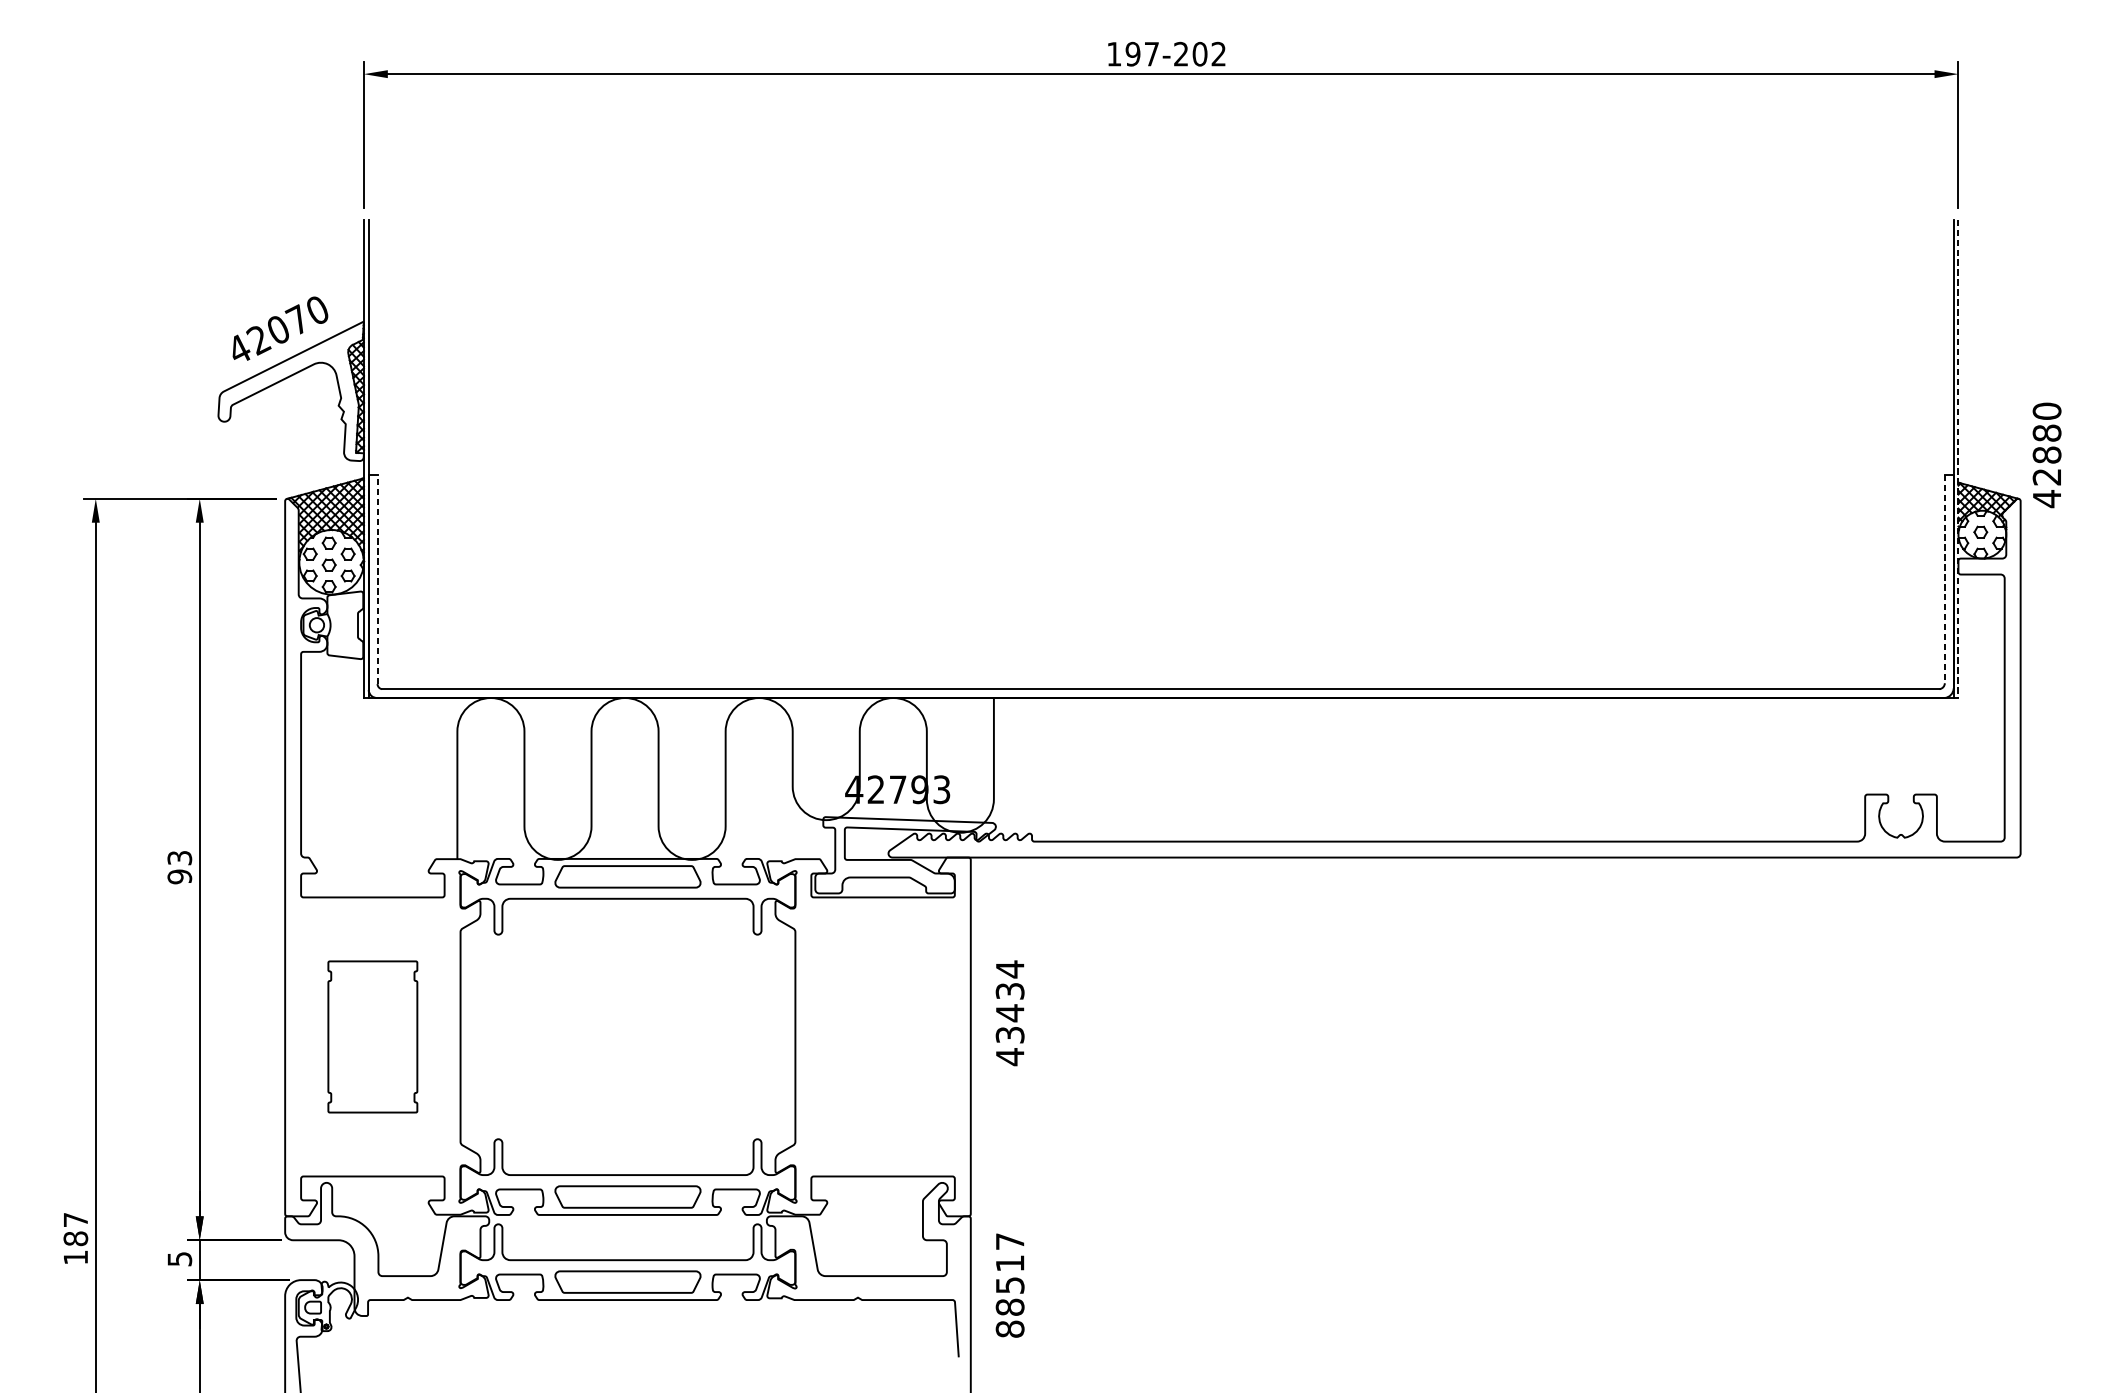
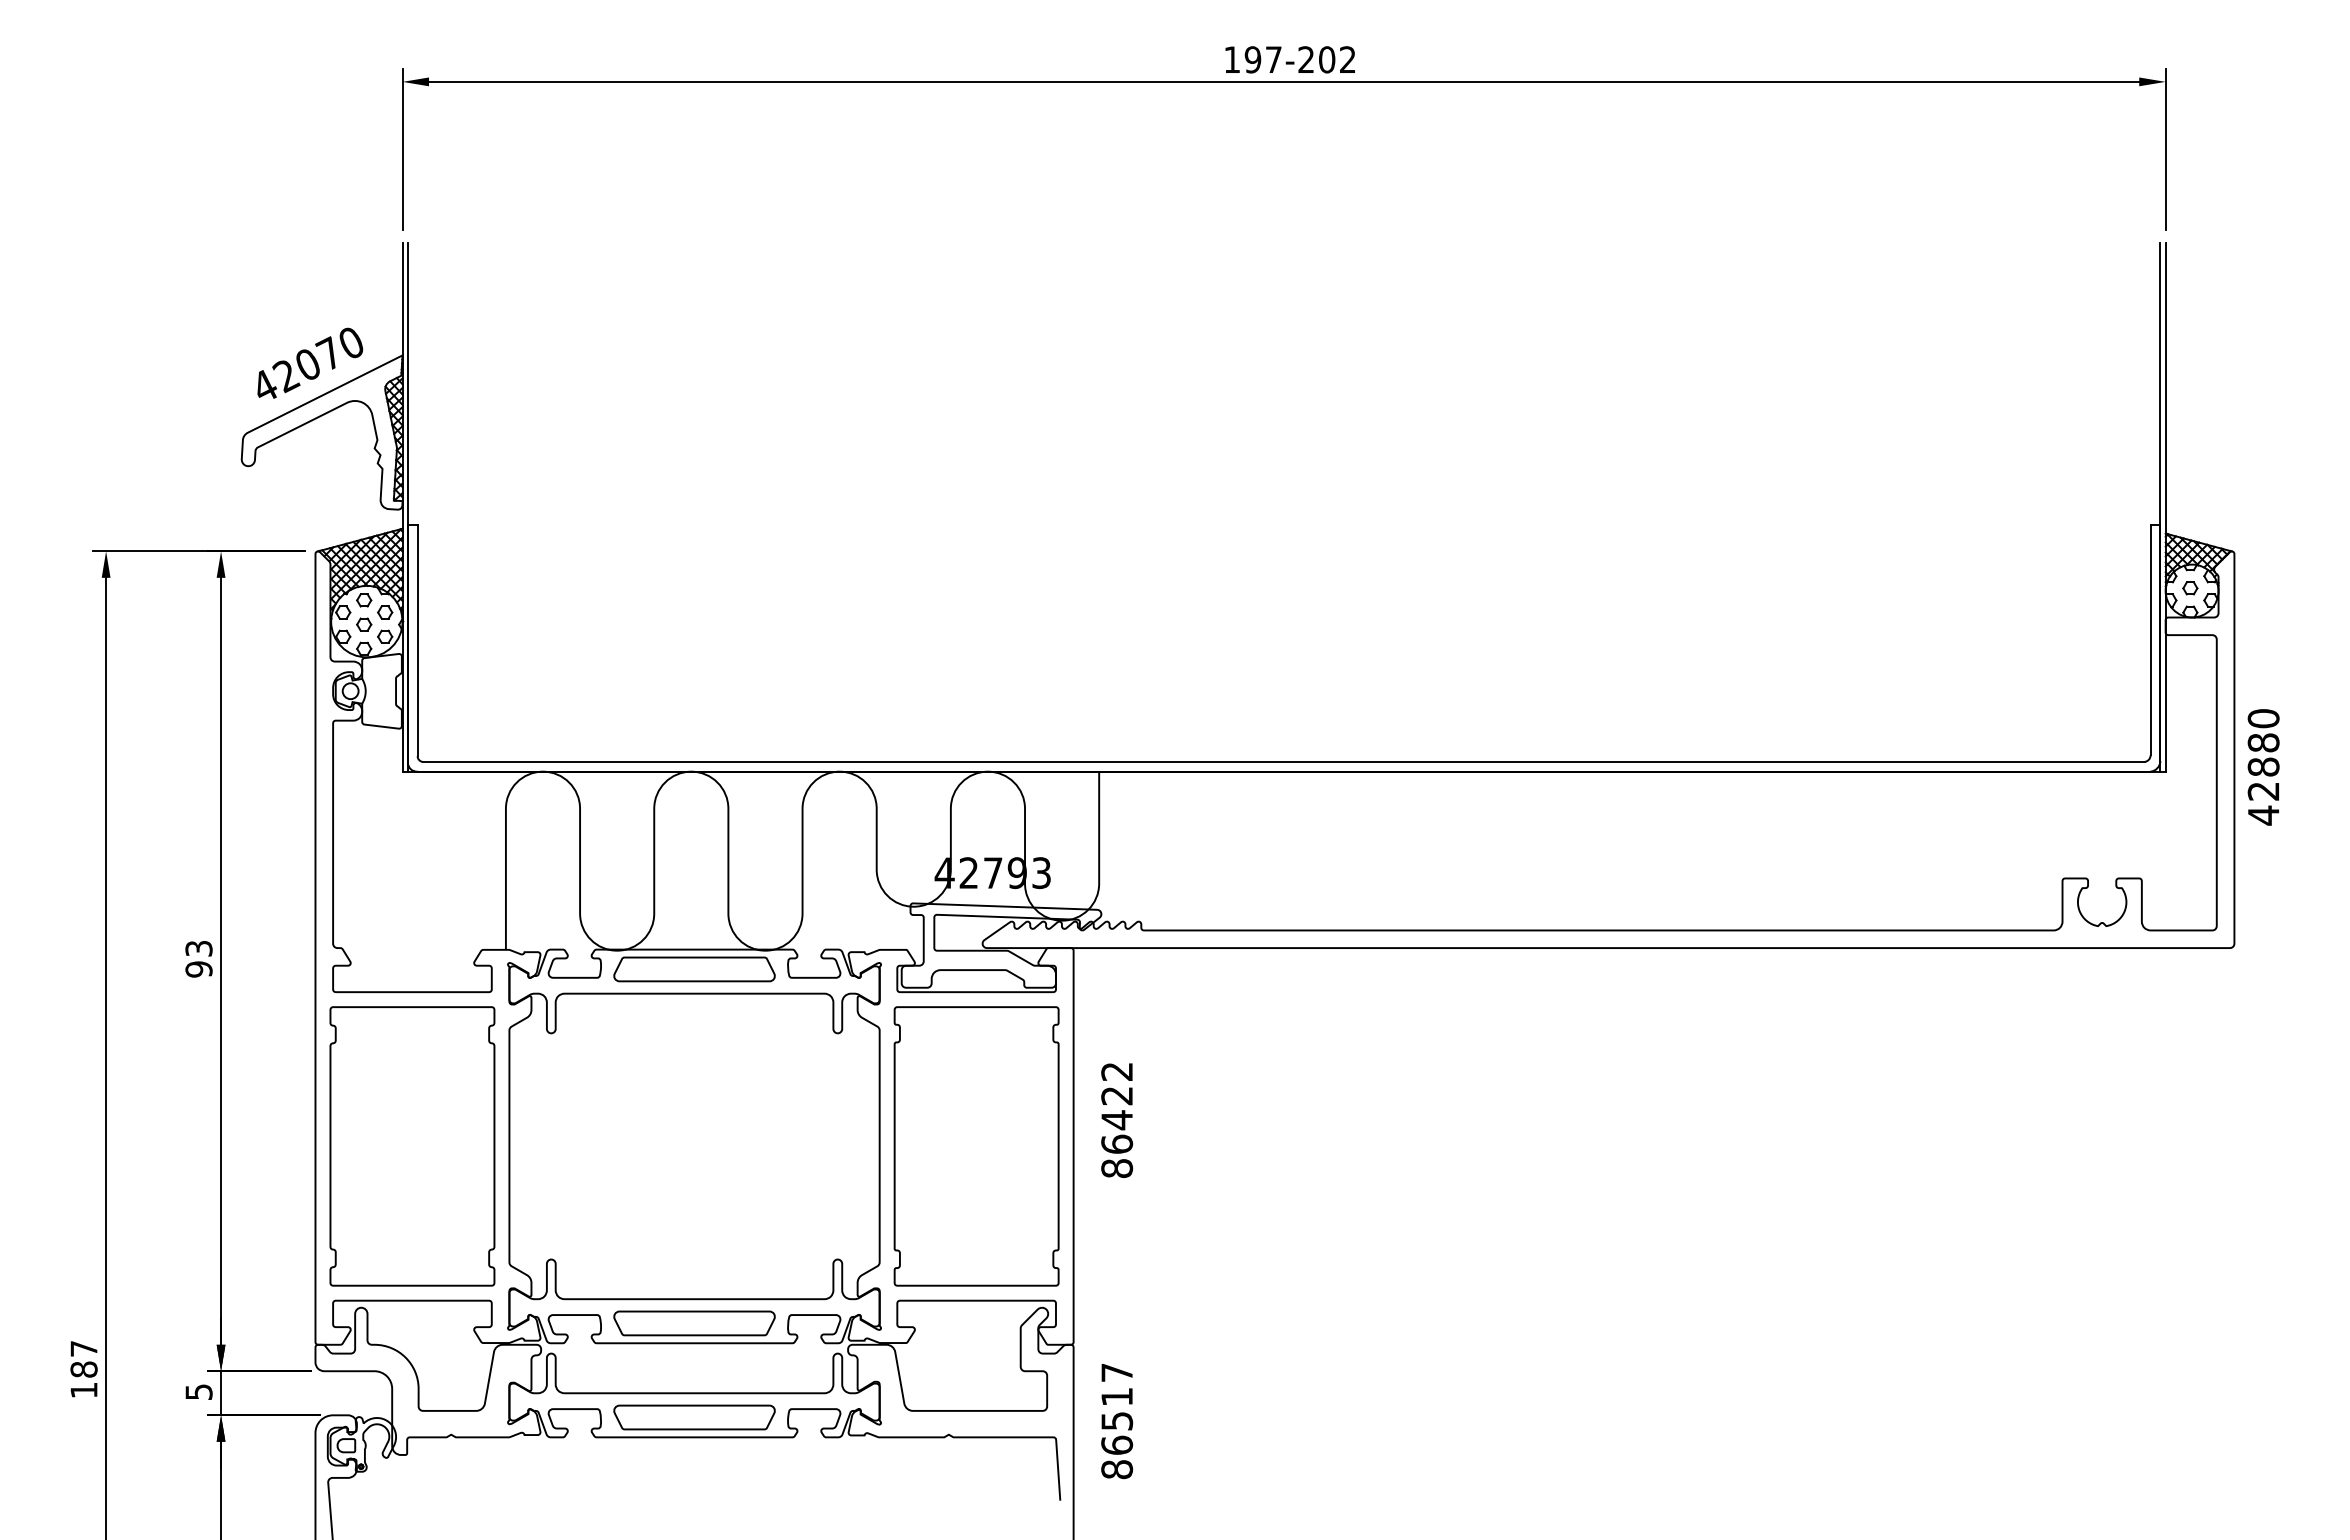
text: (2046, 455) -> (2263, 767), moved
line: (1958, 459) -> (2165, 507), dashed -> solid
line: (377, 579) -> (417, 640), dashed -> solid
line: (1944, 579) -> (2150, 640), dashed -> solid
text: (1010, 1012) -> (1117, 1119), 43434 -> 86422
part: (372, 1037) -> (412, 1146), size x1.67
part: (882, 1037) -> (976, 1146), added
text: (1009, 1306) -> (1116, 1444), 88517 -> 86517

